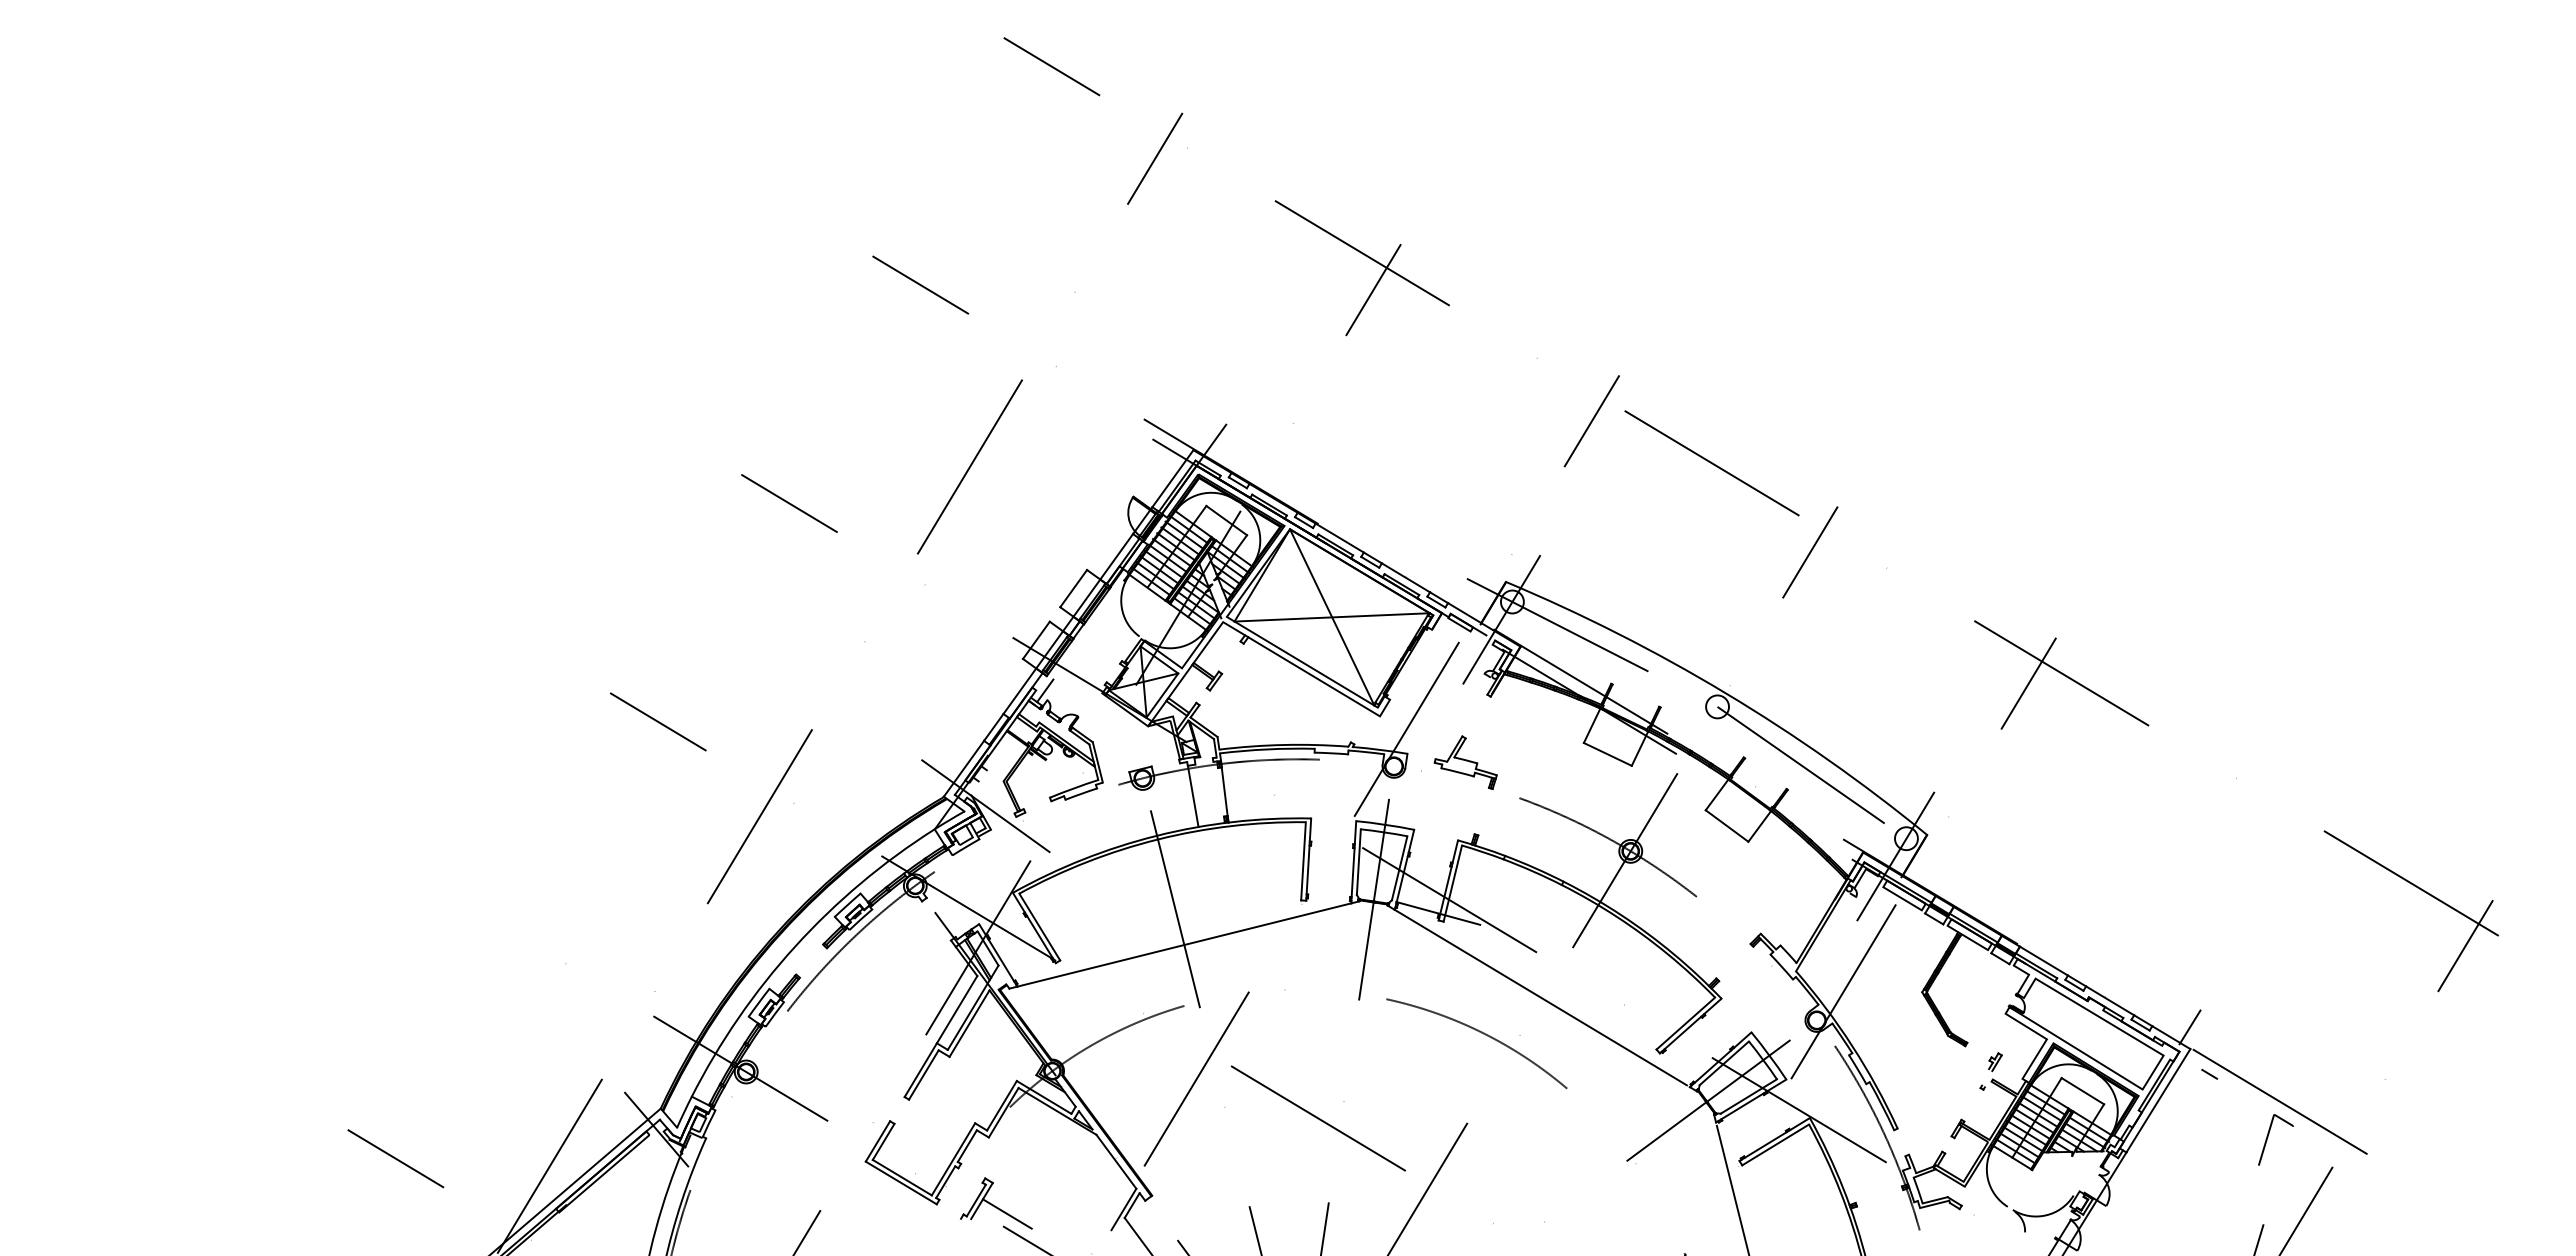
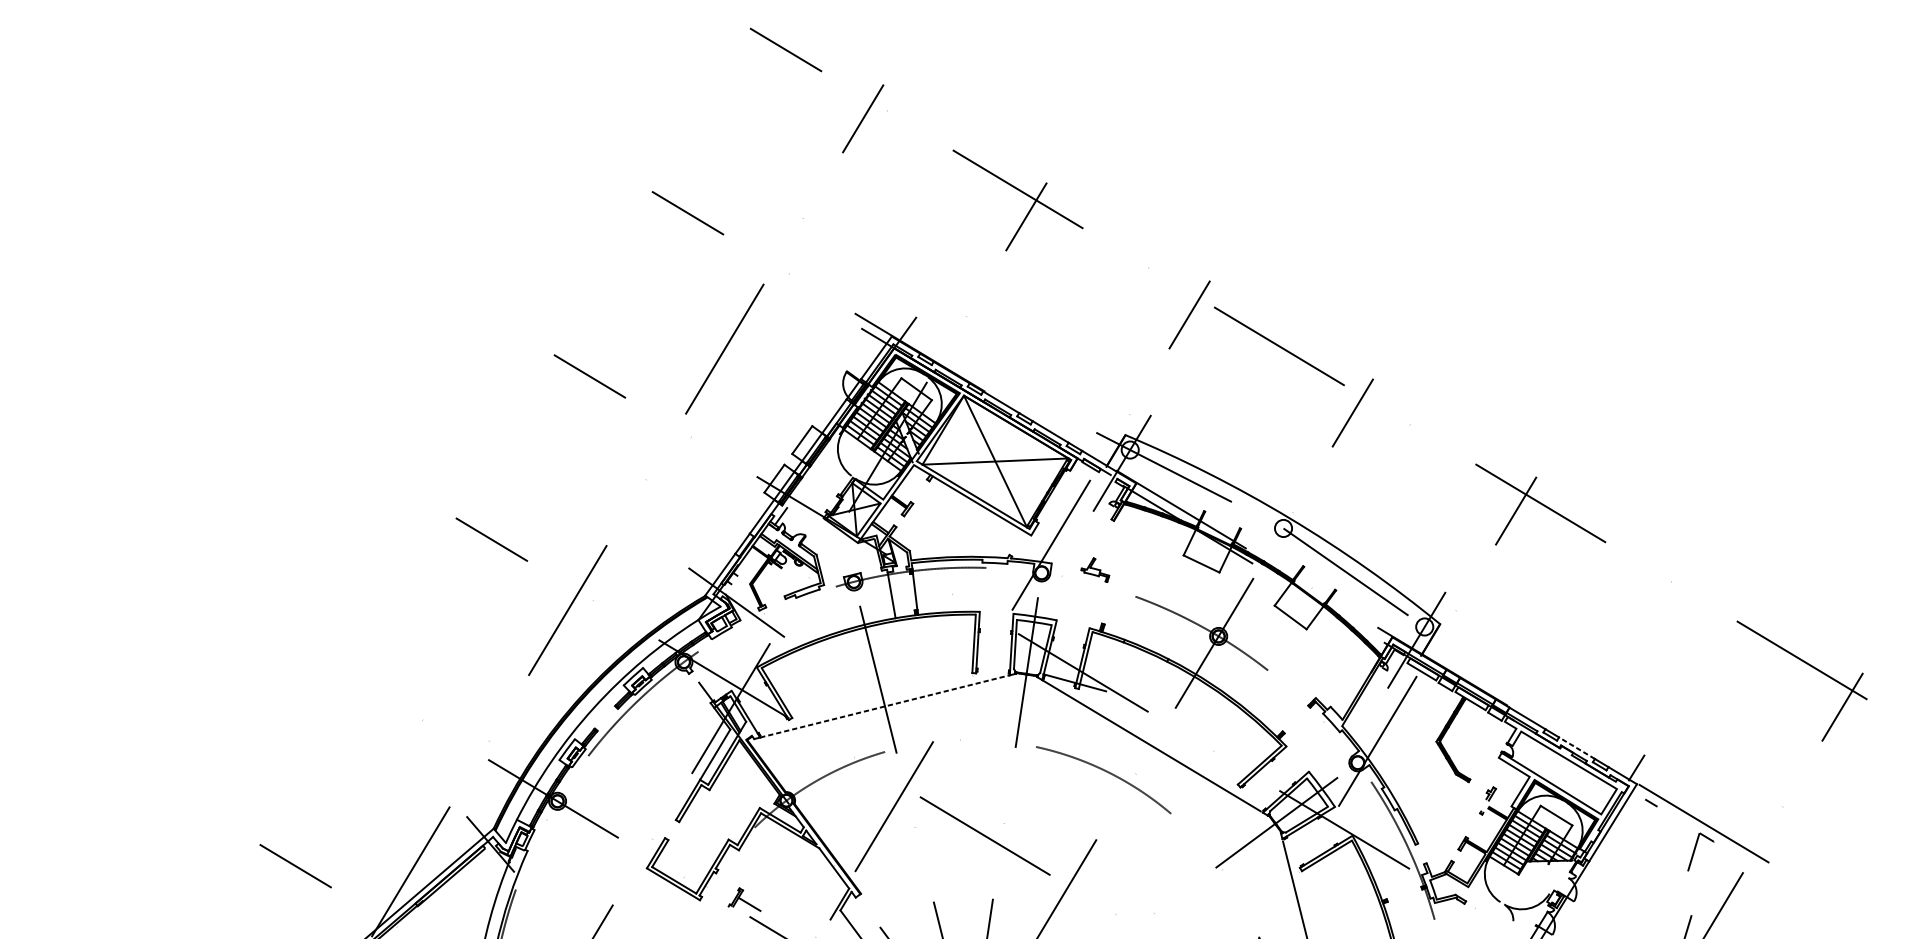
part: (1465, 762) -> (1095, 570), size x0.6
line: (1184, 944) -> (885, 706), solid -> dashed
line: (2109, 1000) -> (1576, 747), solid -> dashed
part: (996, 1203) -> (744, 899), size x0.6

